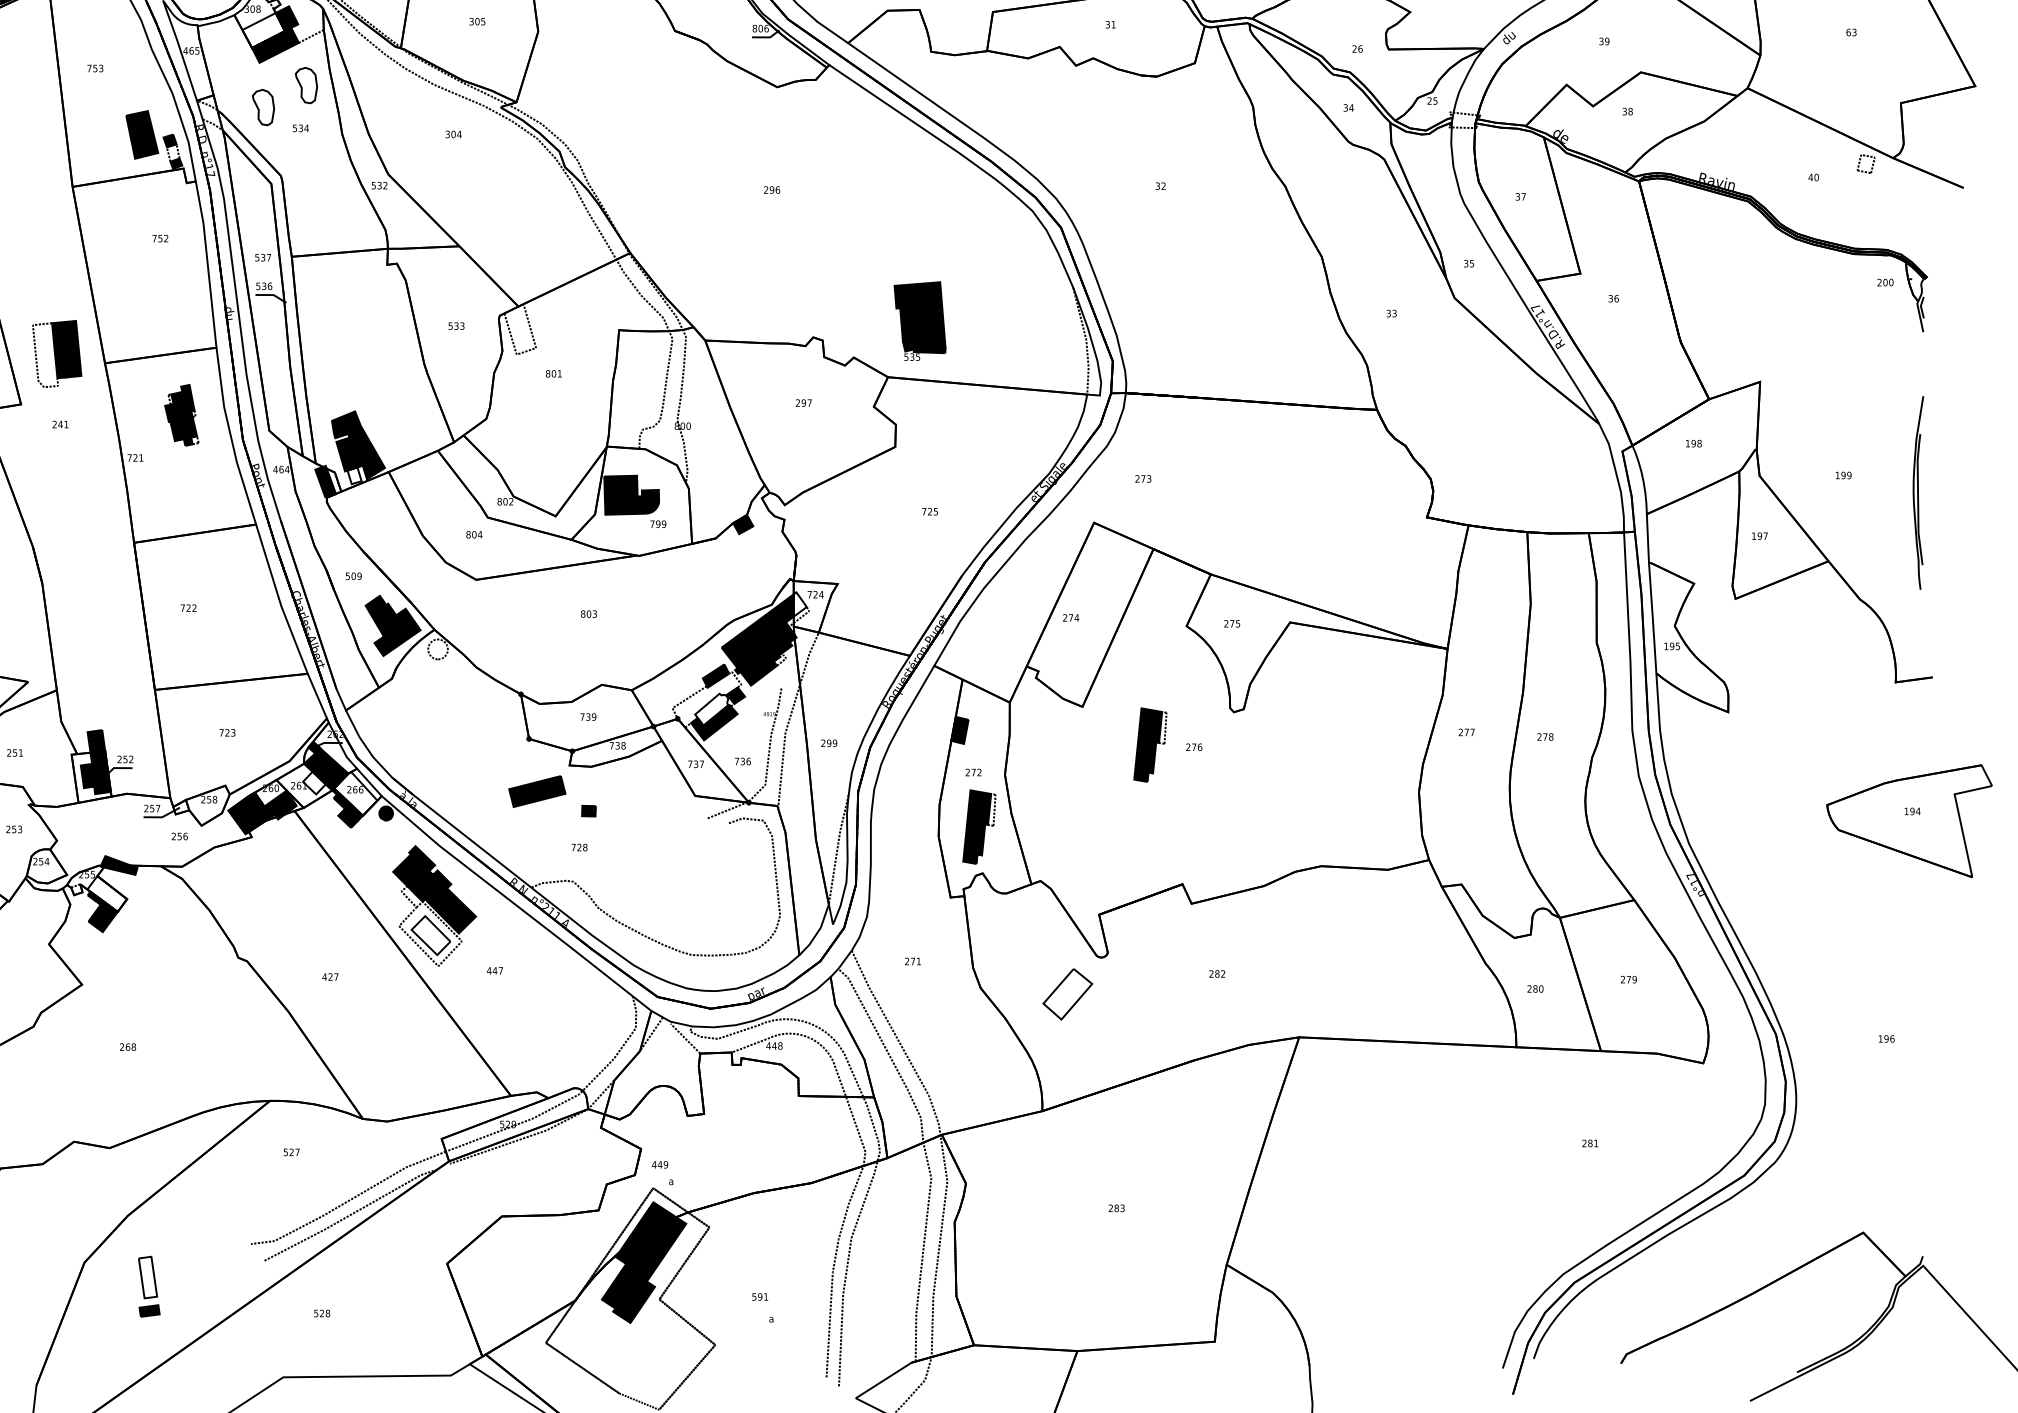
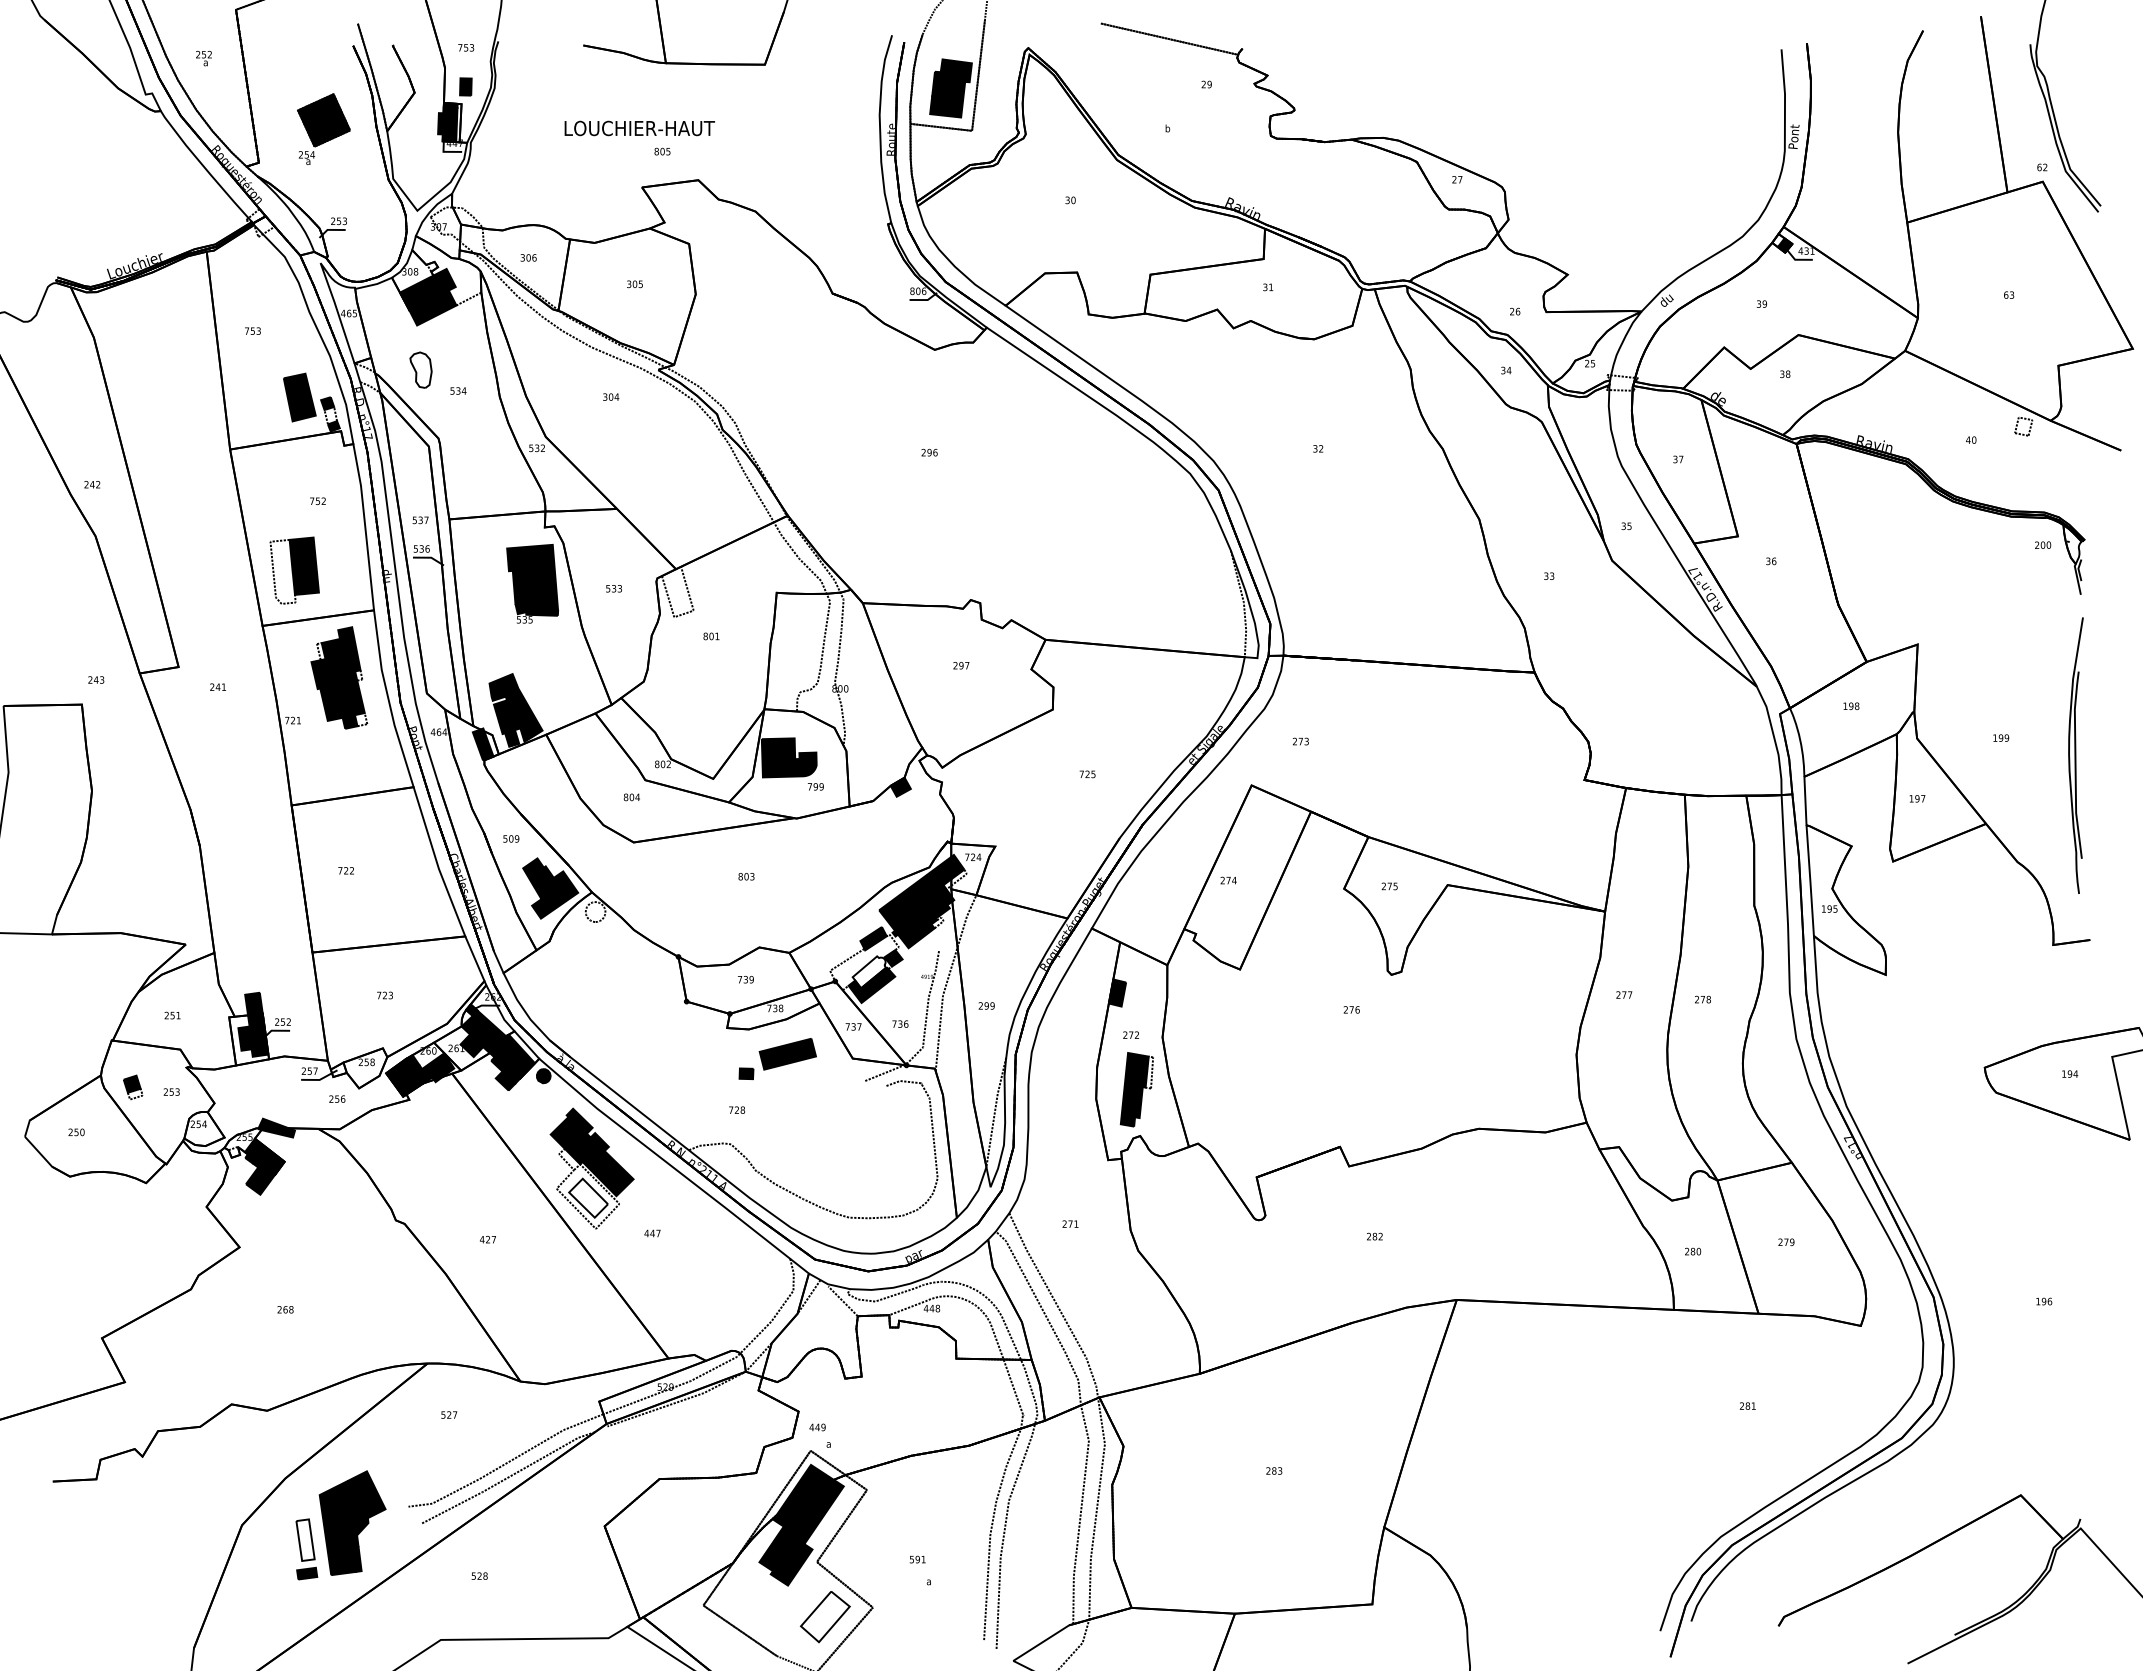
fill: (262, 29) -> (420, 292), added
part: (305, 84) -> (463, 347), removed
part: (919, 320) -> (532, 583), moved
part: (56, 353) -> (294, 570), moved
part: (181, 414) -> (339, 677), size x1.67
fill: (354, 475) -> (512, 738), added
part: (1917, 492) -> (2075, 755), size x1.43
fill: (799, 603) -> (957, 866), added
part: (1149, 744) -> (1307, 1007), removed
fill: (313, 782) -> (471, 1045), added
part: (536, 791) -> (787, 1054), moved
fill: (354, 793) -> (512, 1056), added
fill: (106, 893) -> (264, 1156), added
part: (1066, 994) -> (824, 1617), moved
part: (194, 1259) -> (352, 1522), added

